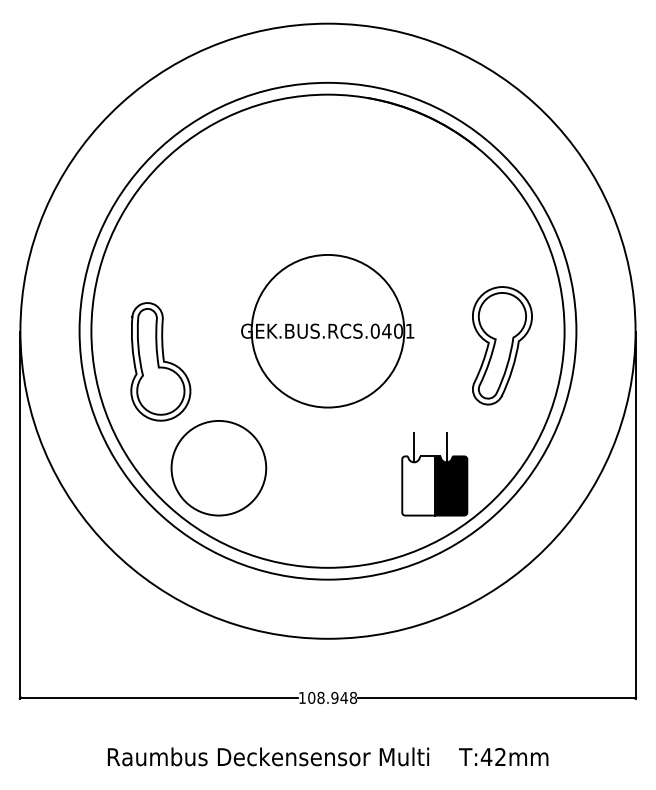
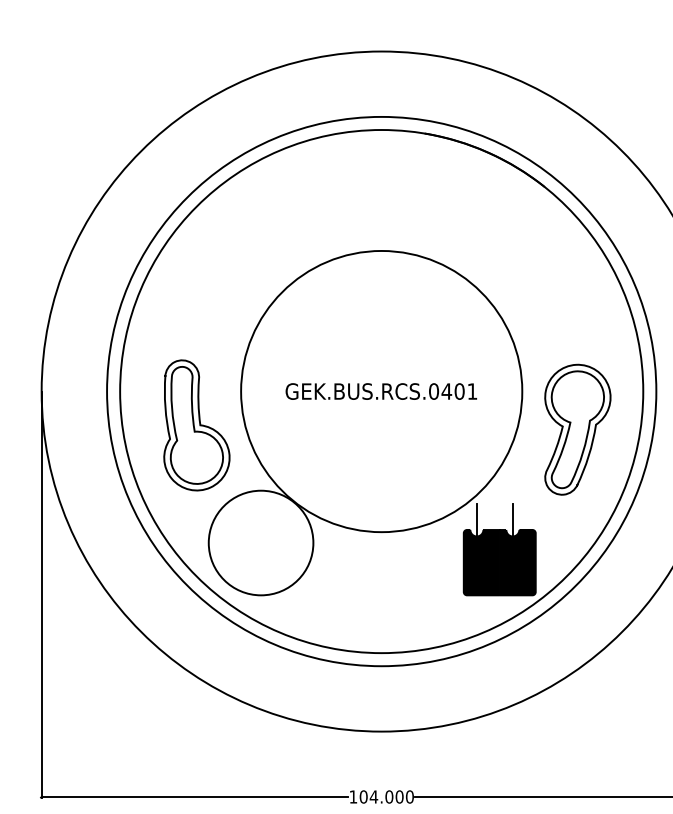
circle: (327, 331) -> (381, 391), size x1.67
part: (502, 345) -> (577, 429), moved
fill: (418, 485) -> (481, 562), added
text: (337, 697) -> (392, 796), 108.948 -> 104.000

